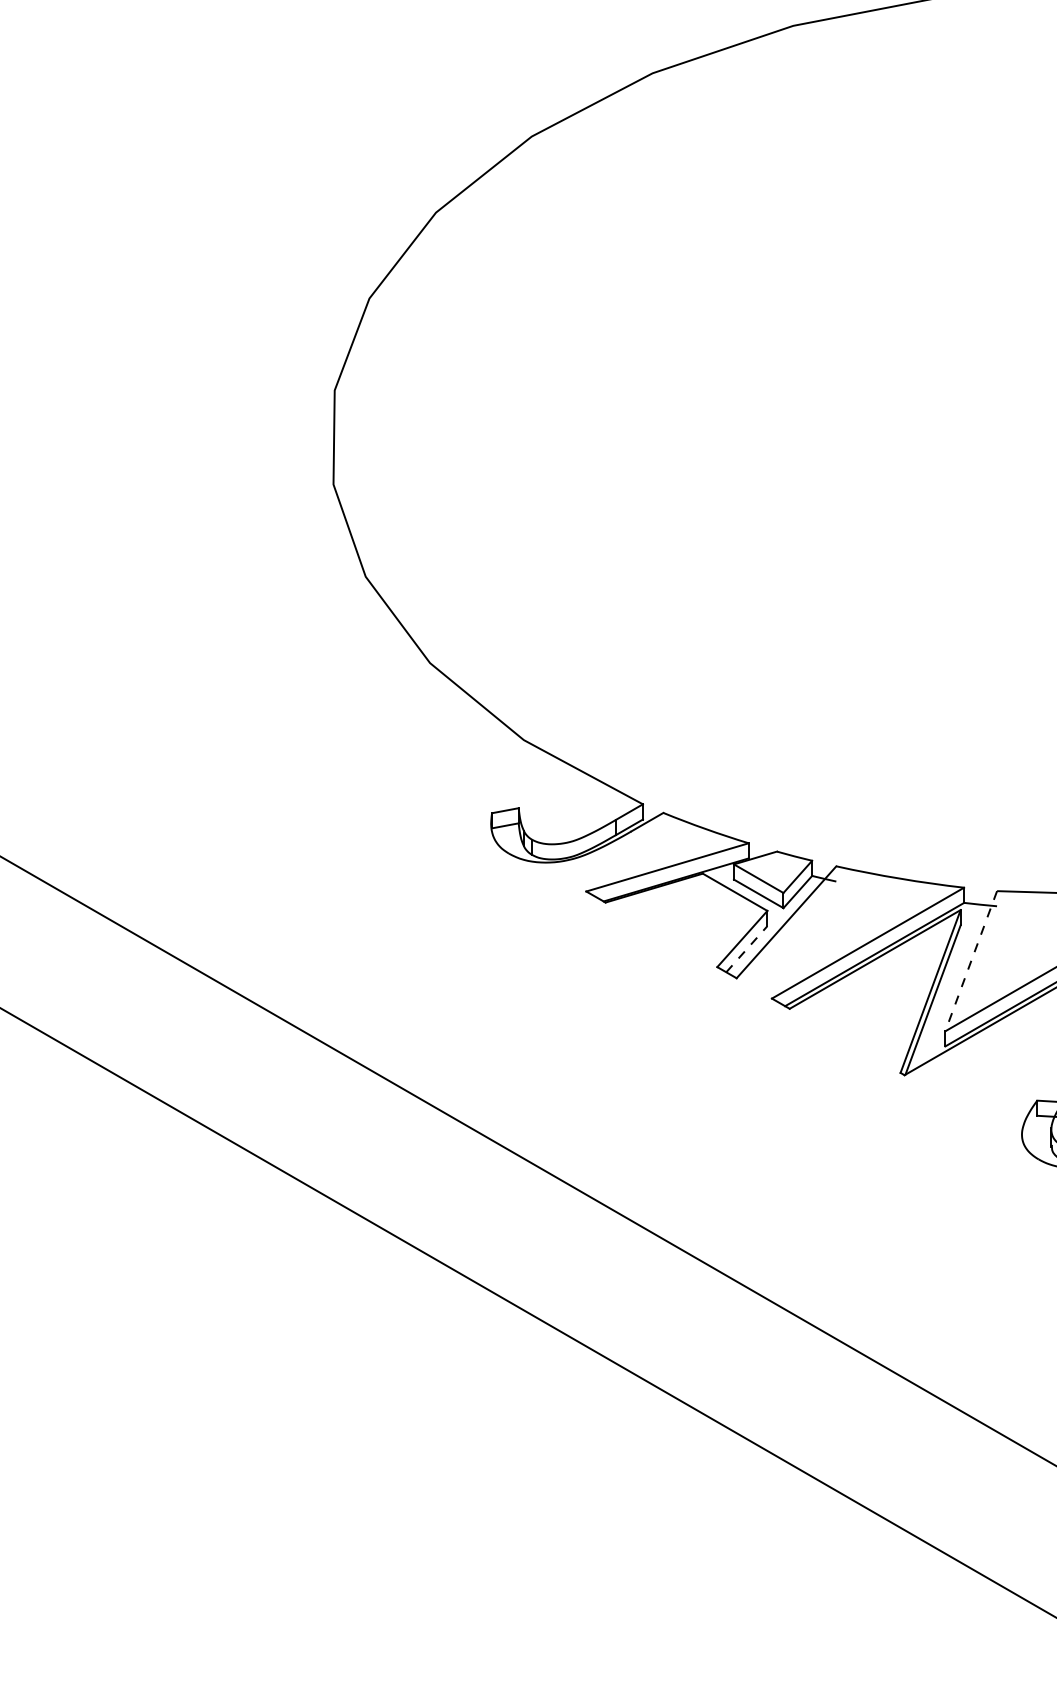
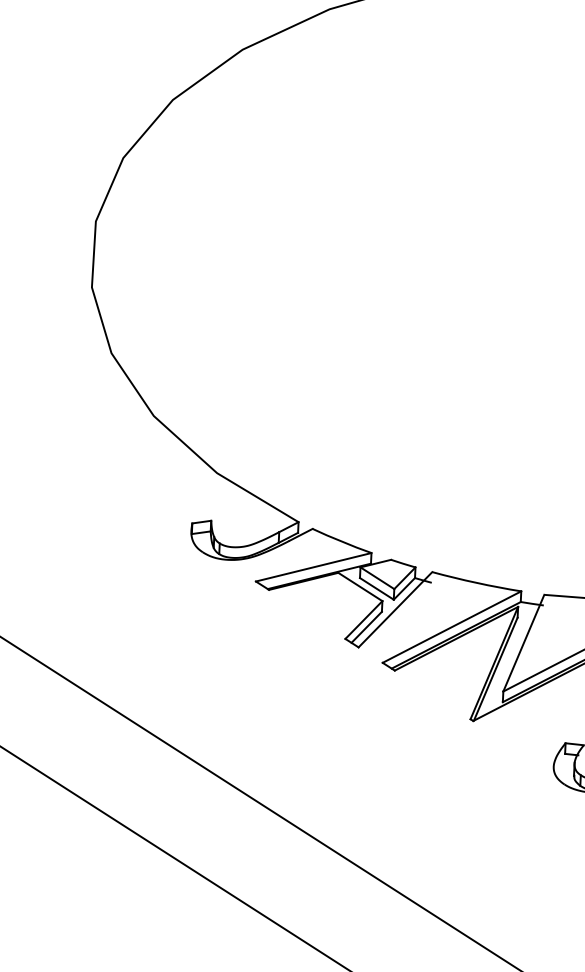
line: (746, 949) -> (366, 627), dashed -> solid
line: (971, 961) -> (524, 643), dashed -> solid

